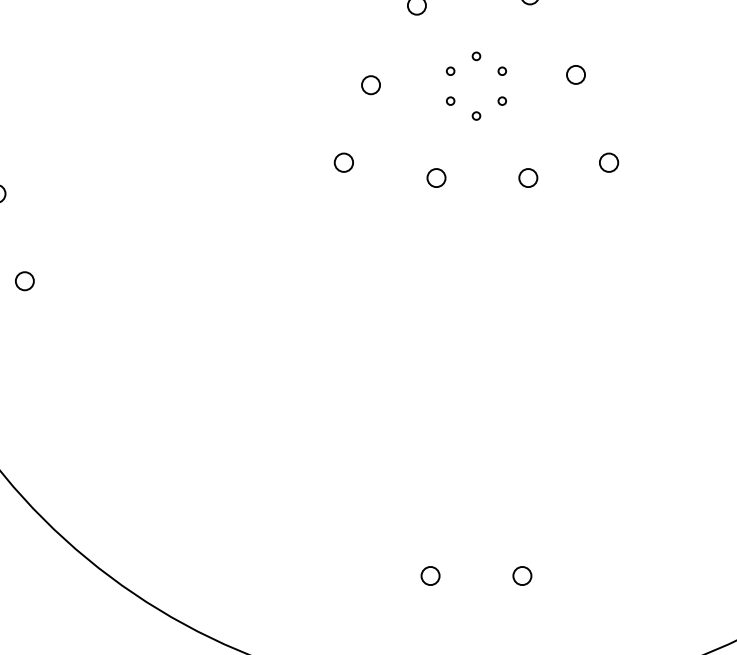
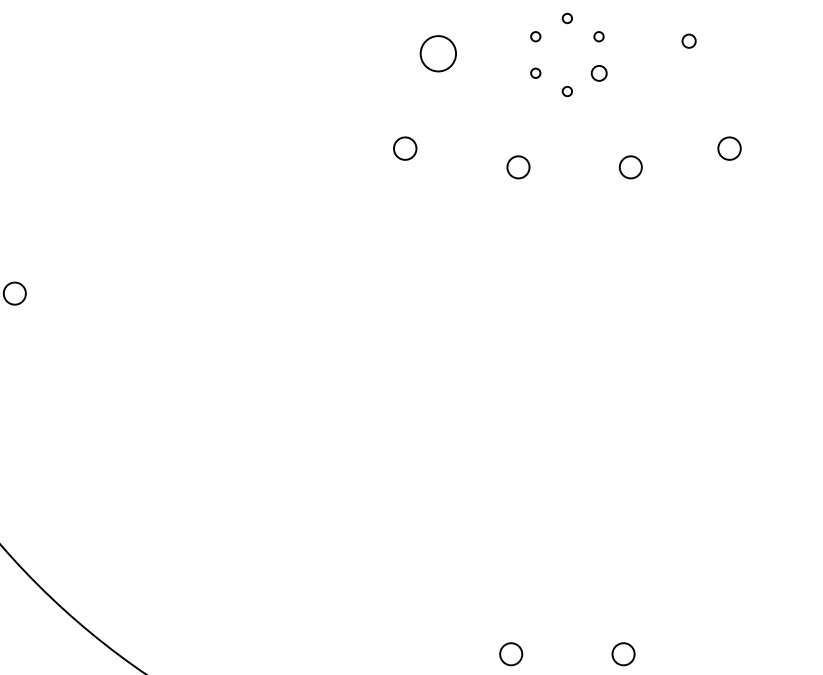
circle: (575, 74) -> (688, 40), size x0.6
circle: (371, 85) -> (438, 54), size x1.6
circle: (501, 100) -> (597, 72), size x1.6

